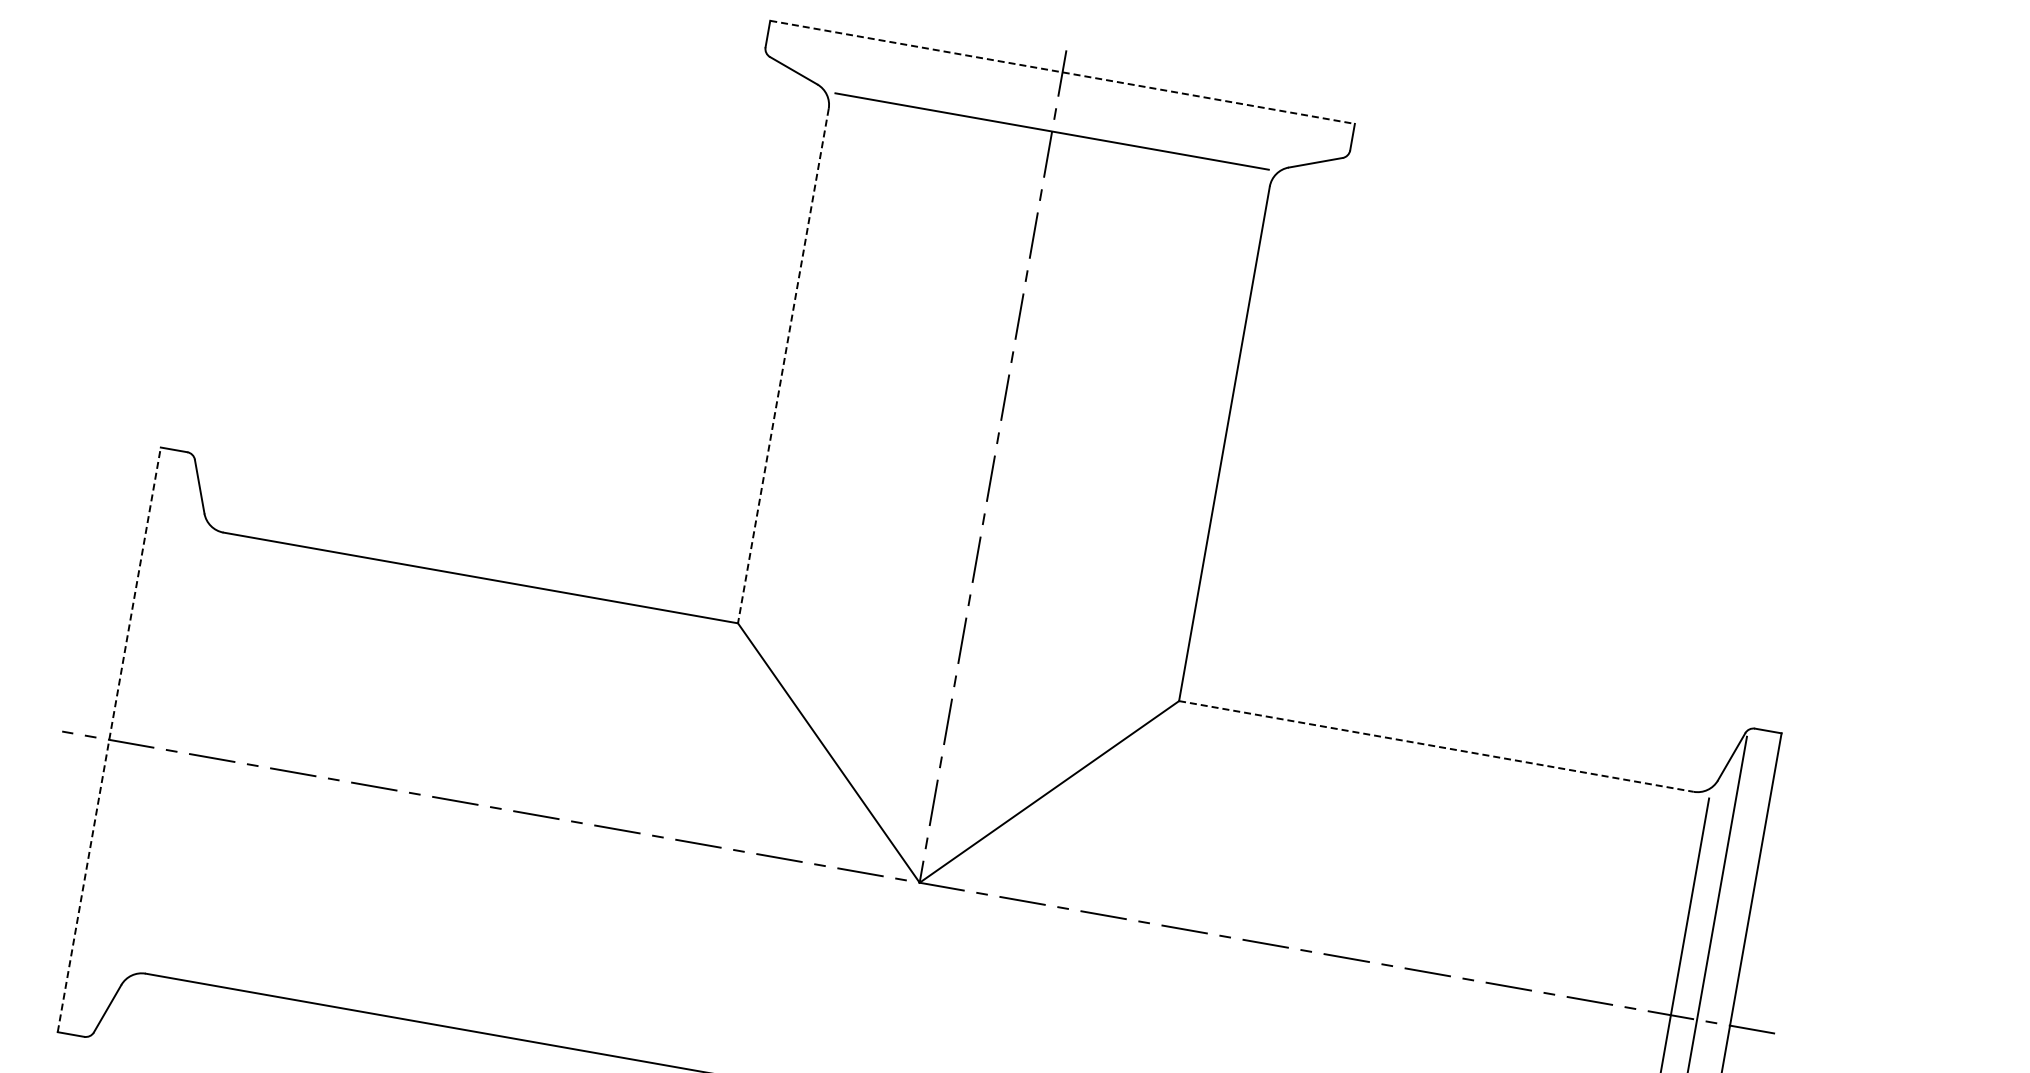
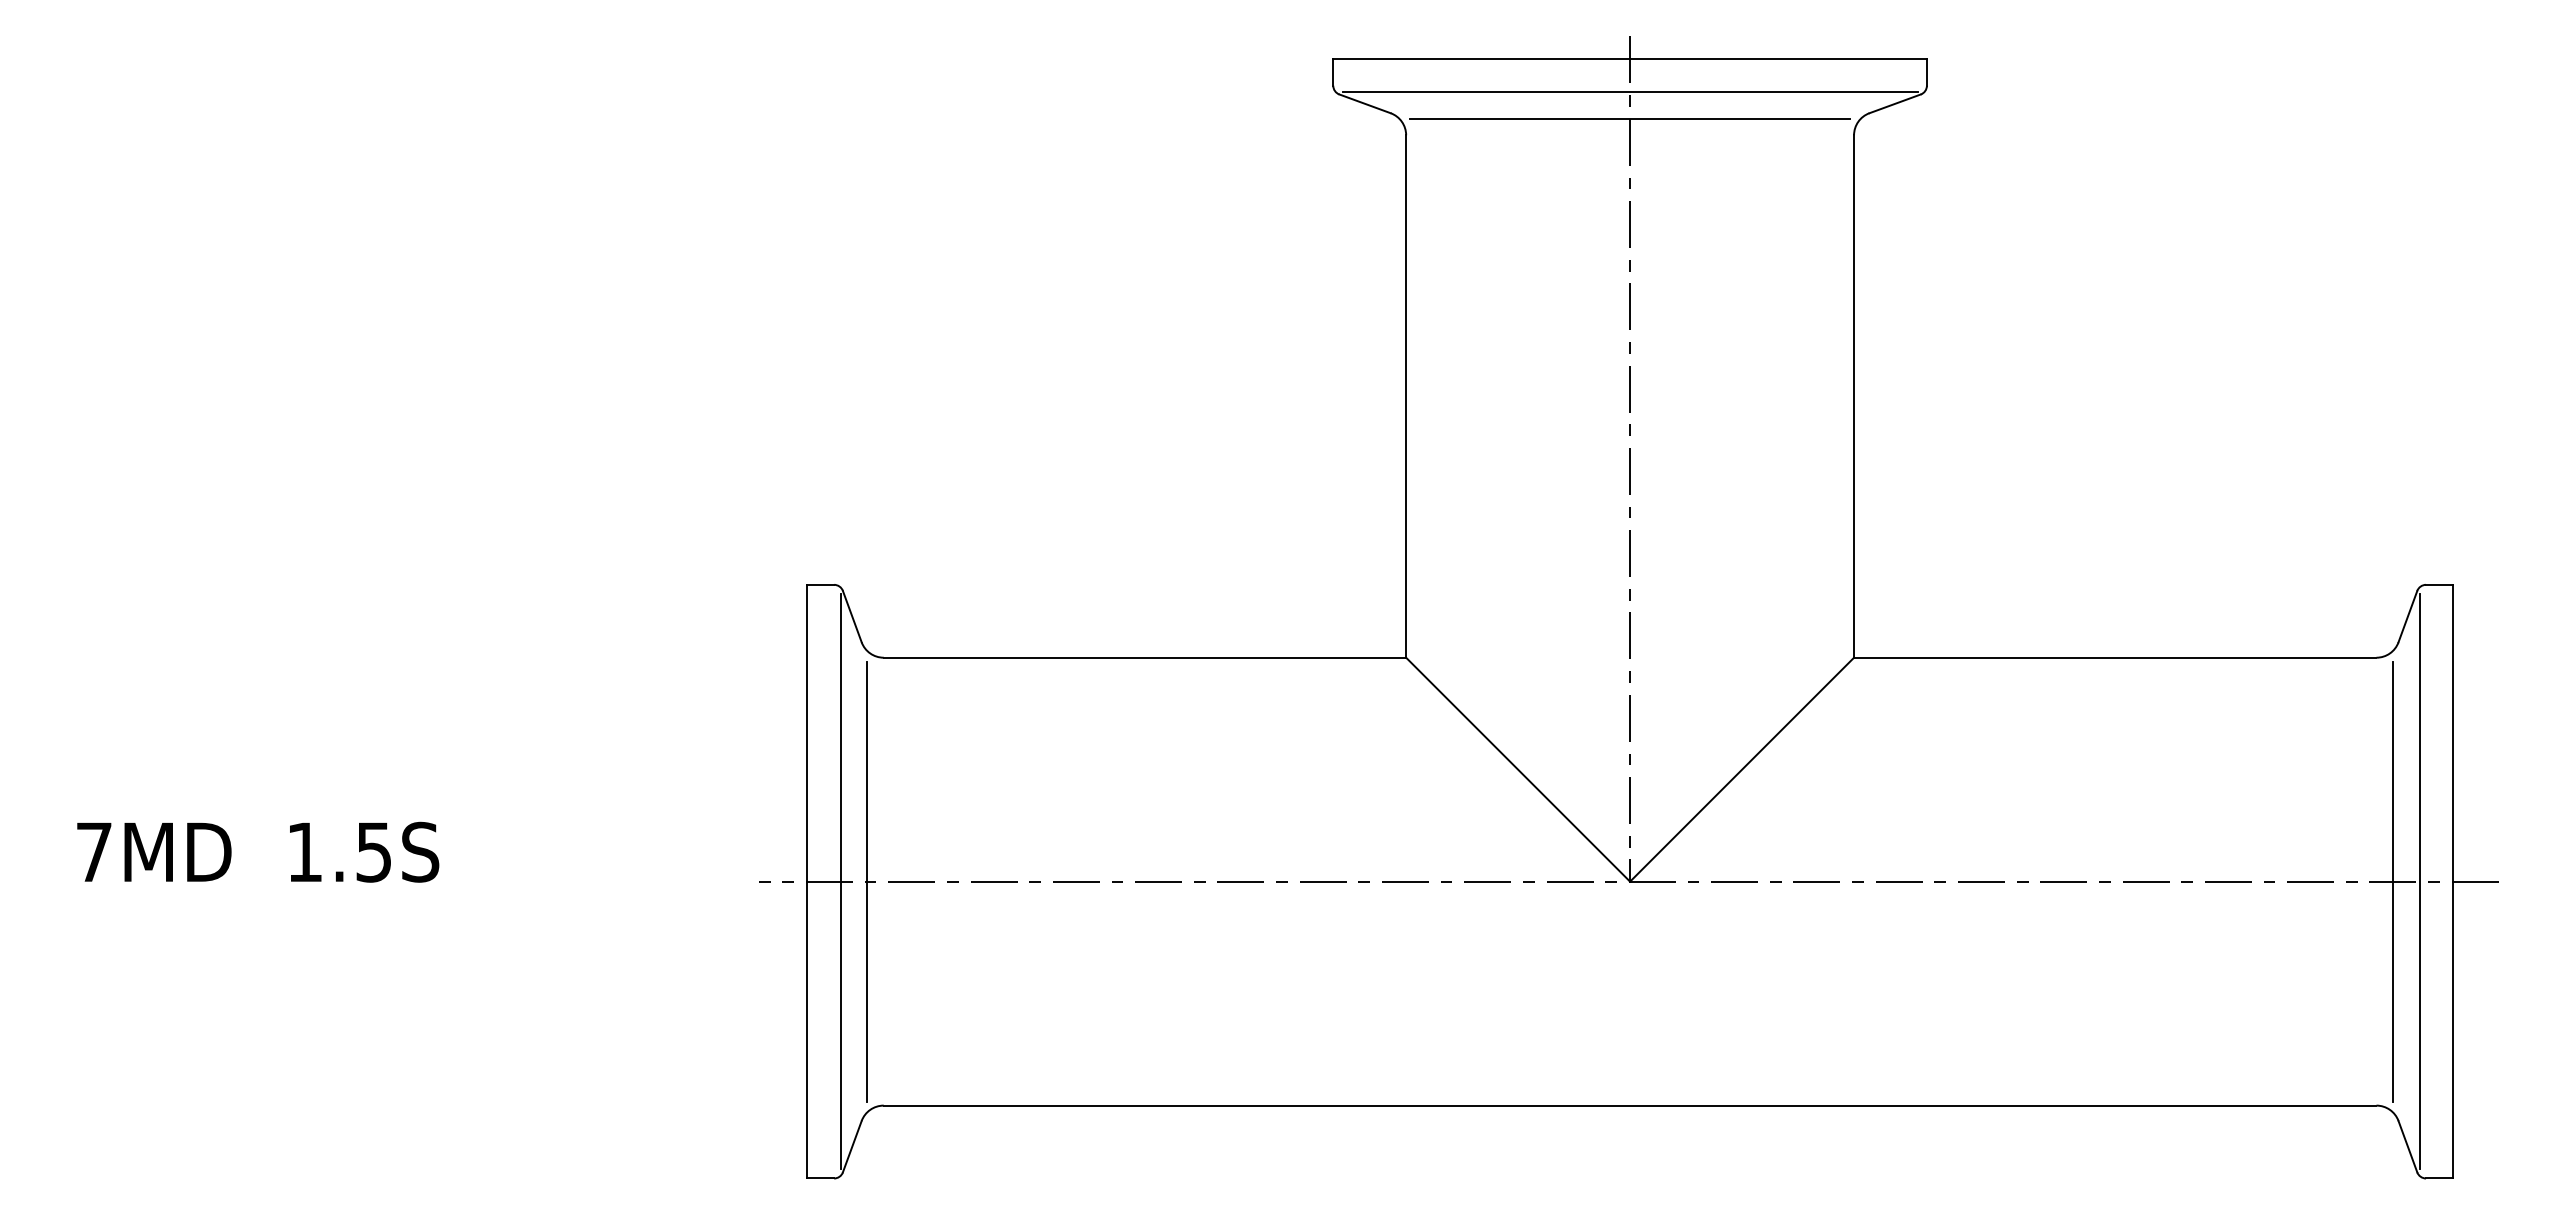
line: (1063, 72) -> (1630, 58), dashed -> solid
line: (1056, 105) -> (1629, 92), added
line: (783, 367) -> (1406, 397), dashed -> solid
line: (109, 739) -> (807, 881), dashed -> solid
line: (142, 745) -> (840, 881), added
line: (1436, 746) -> (2115, 657), dashed -> solid
line: (168, 750) -> (867, 881), added

